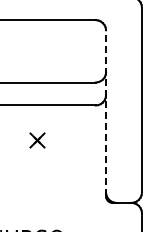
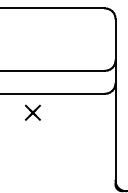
line: (106, 113) -> (115, 101), dashed -> solid
part: (37, 140) -> (32, 112), moved

